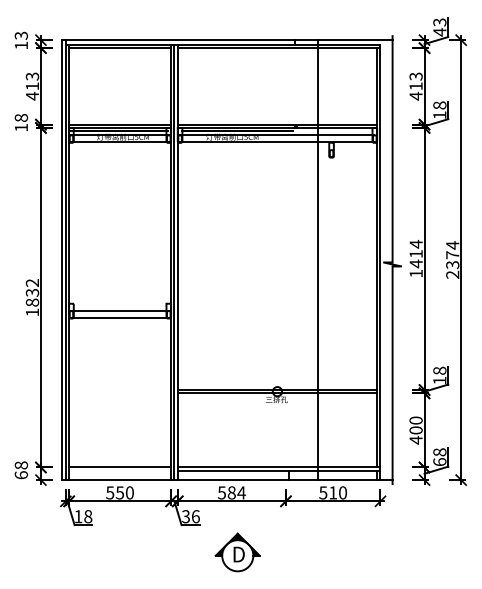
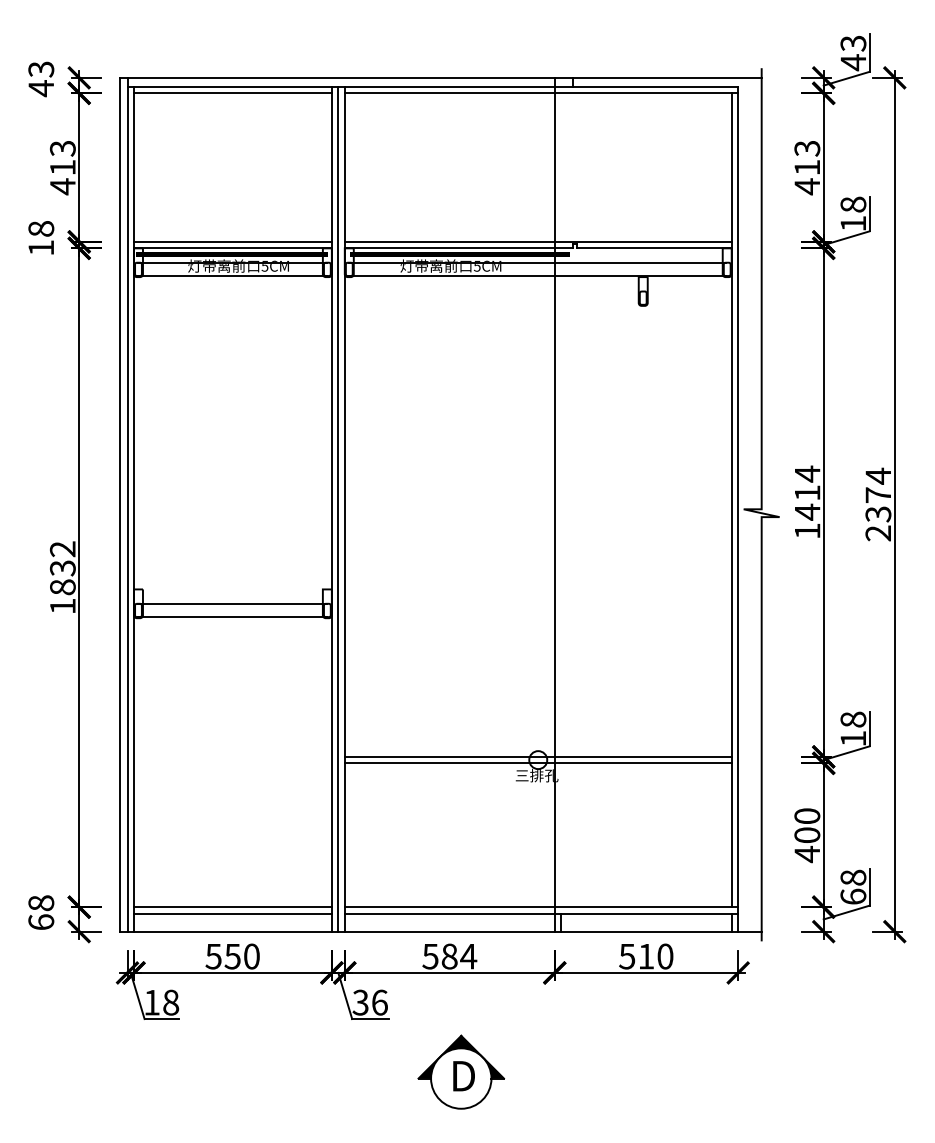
text: (21, 45) -> (41, 88), 13 -> 43
line: (317, 260) -> (553, 505), moved
line: (120, 470) -> (233, 913), added

